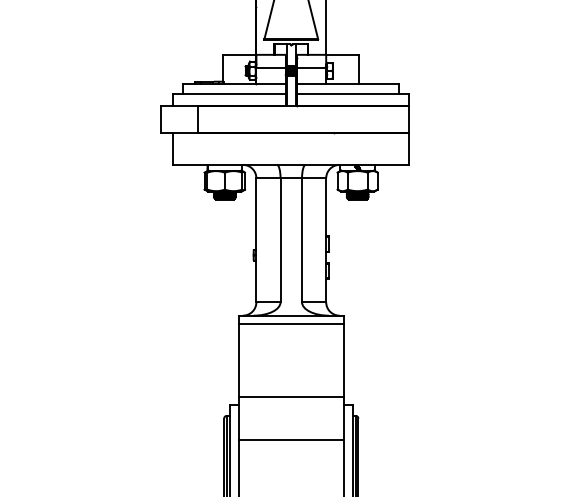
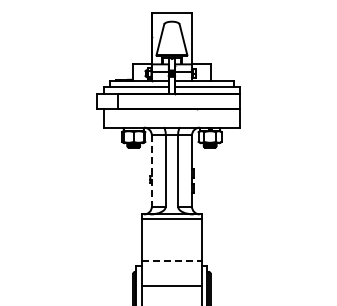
line: (255, 241) -> (151, 171), solid -> dashed
line: (292, 397) -> (172, 261), solid -> dashed

